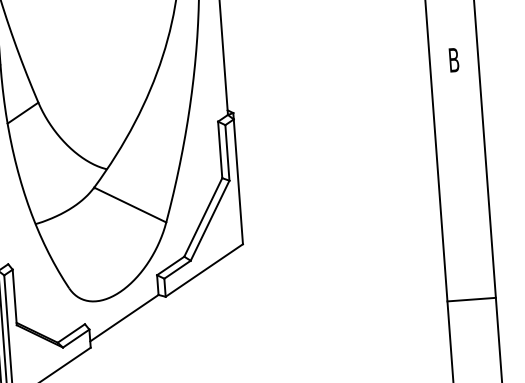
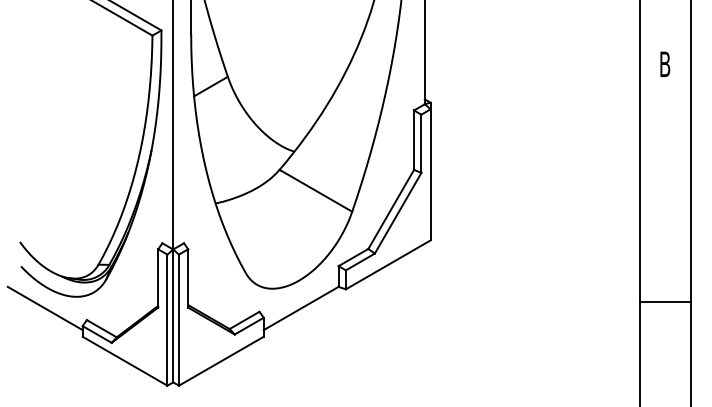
line: (470, 299) -> (664, 301), moved

